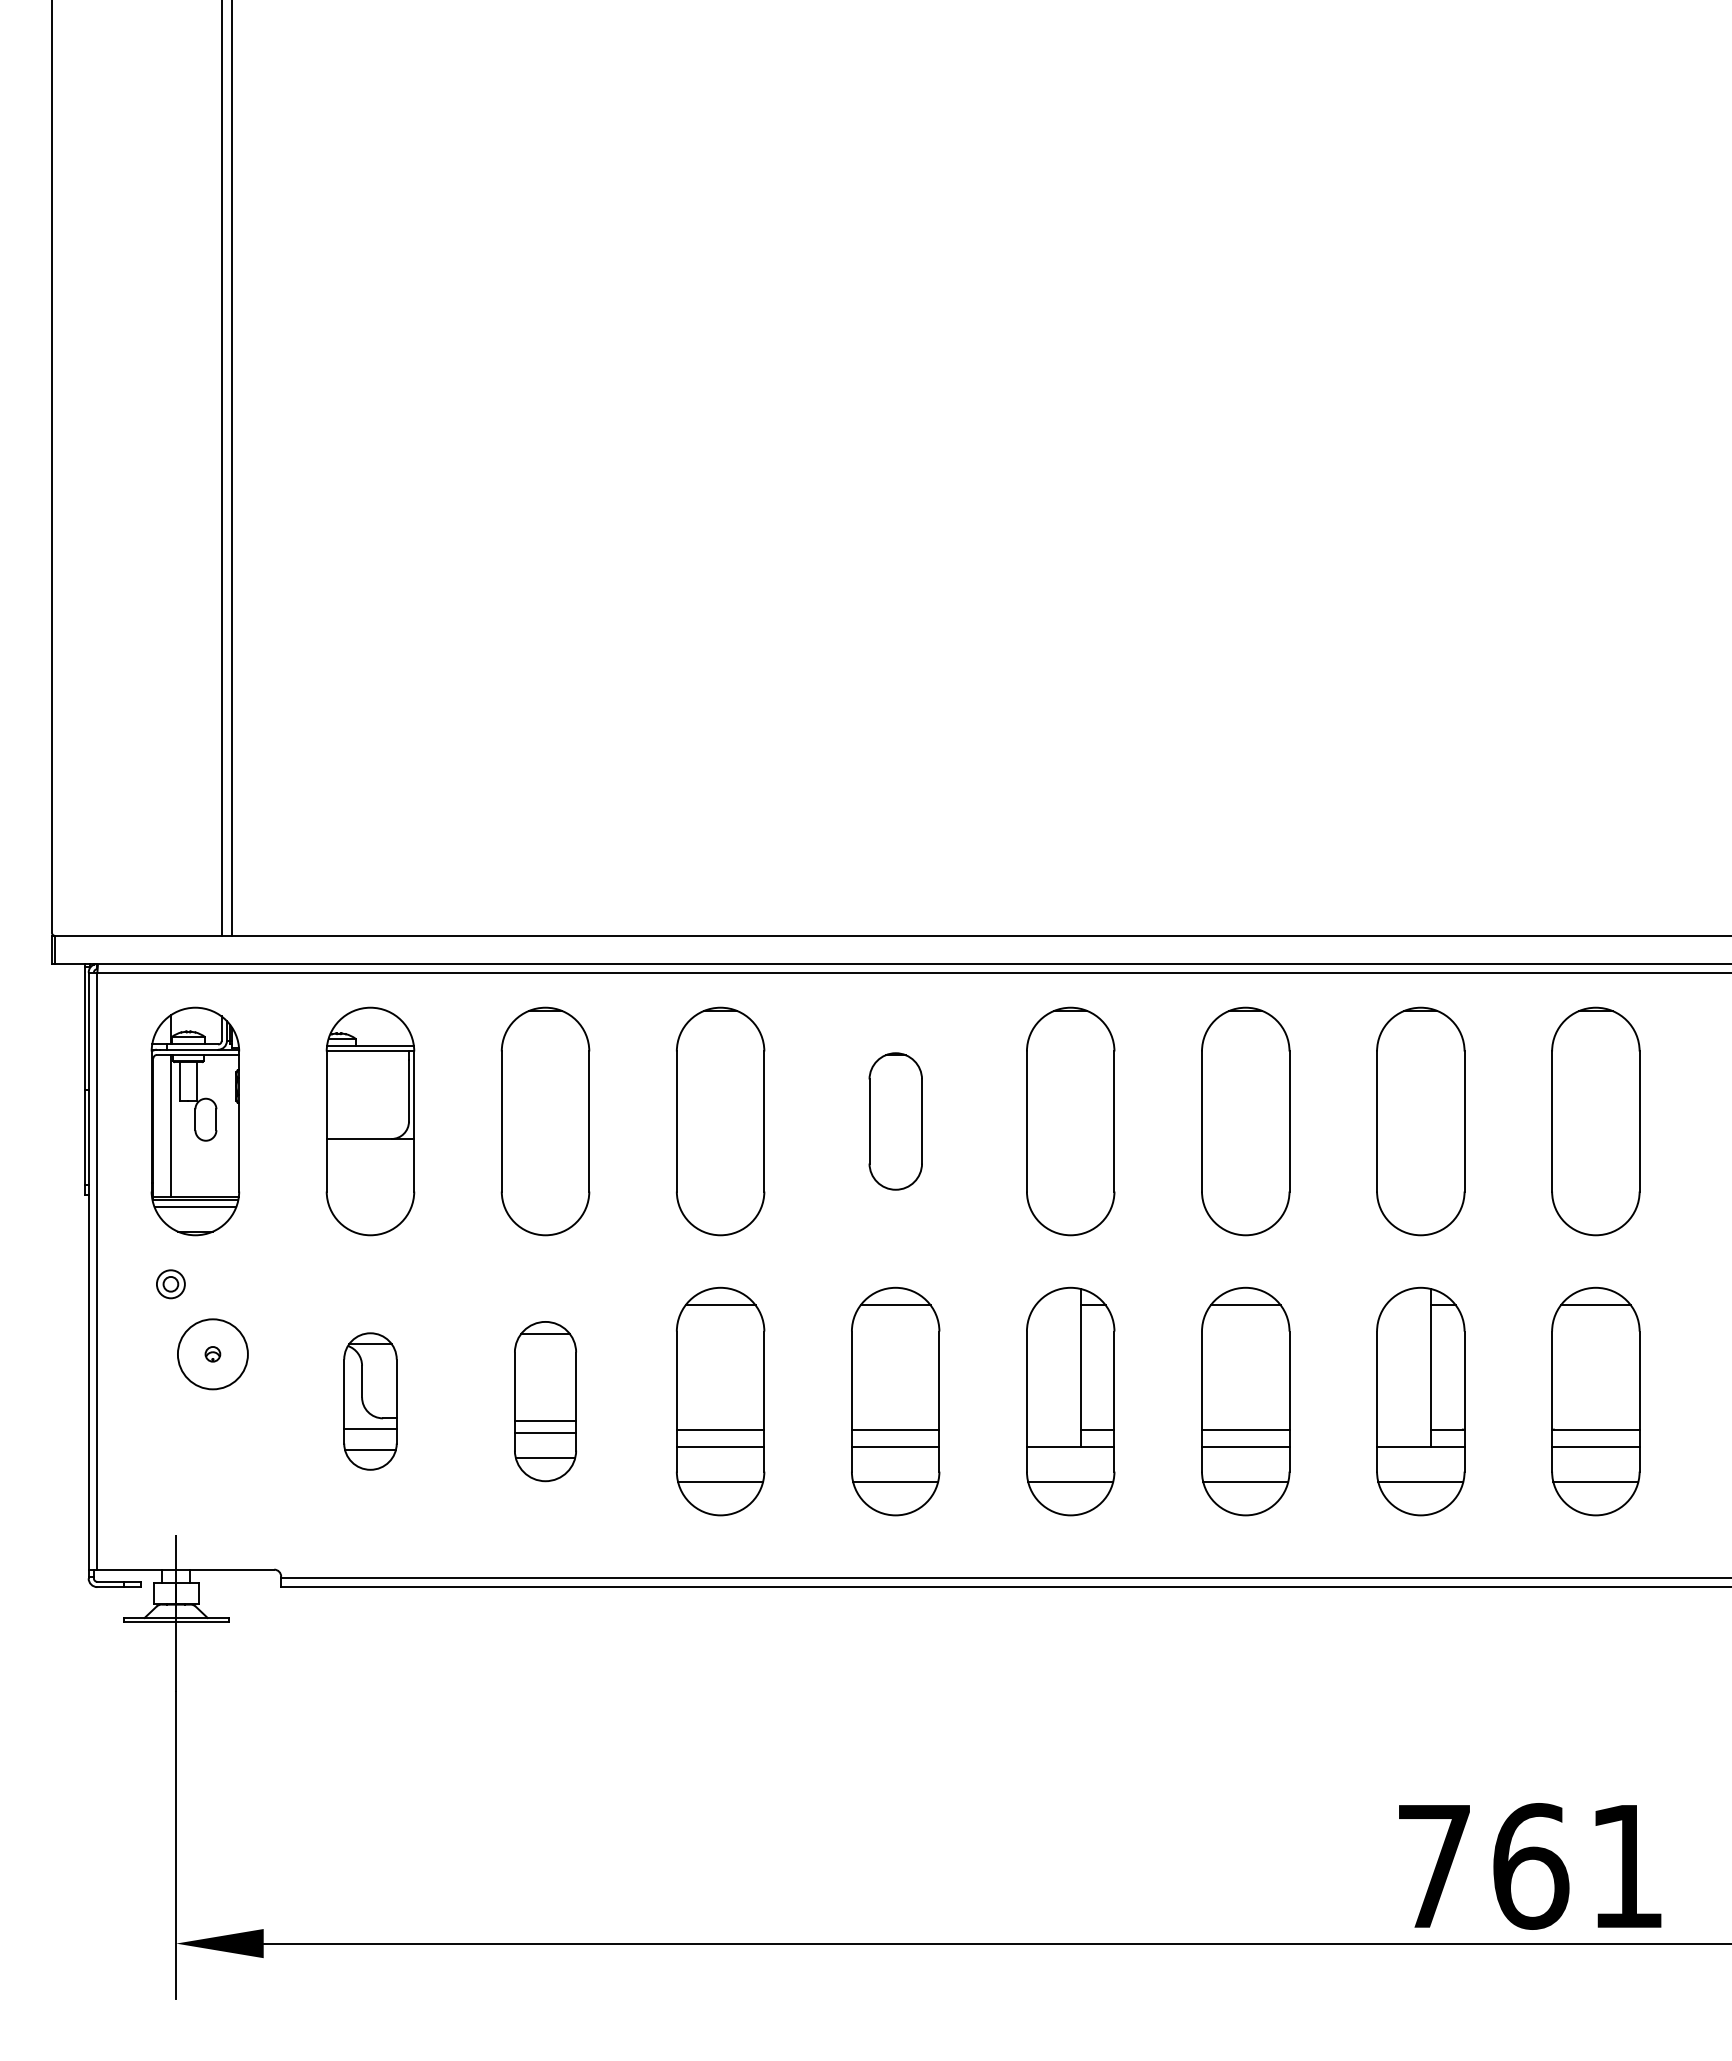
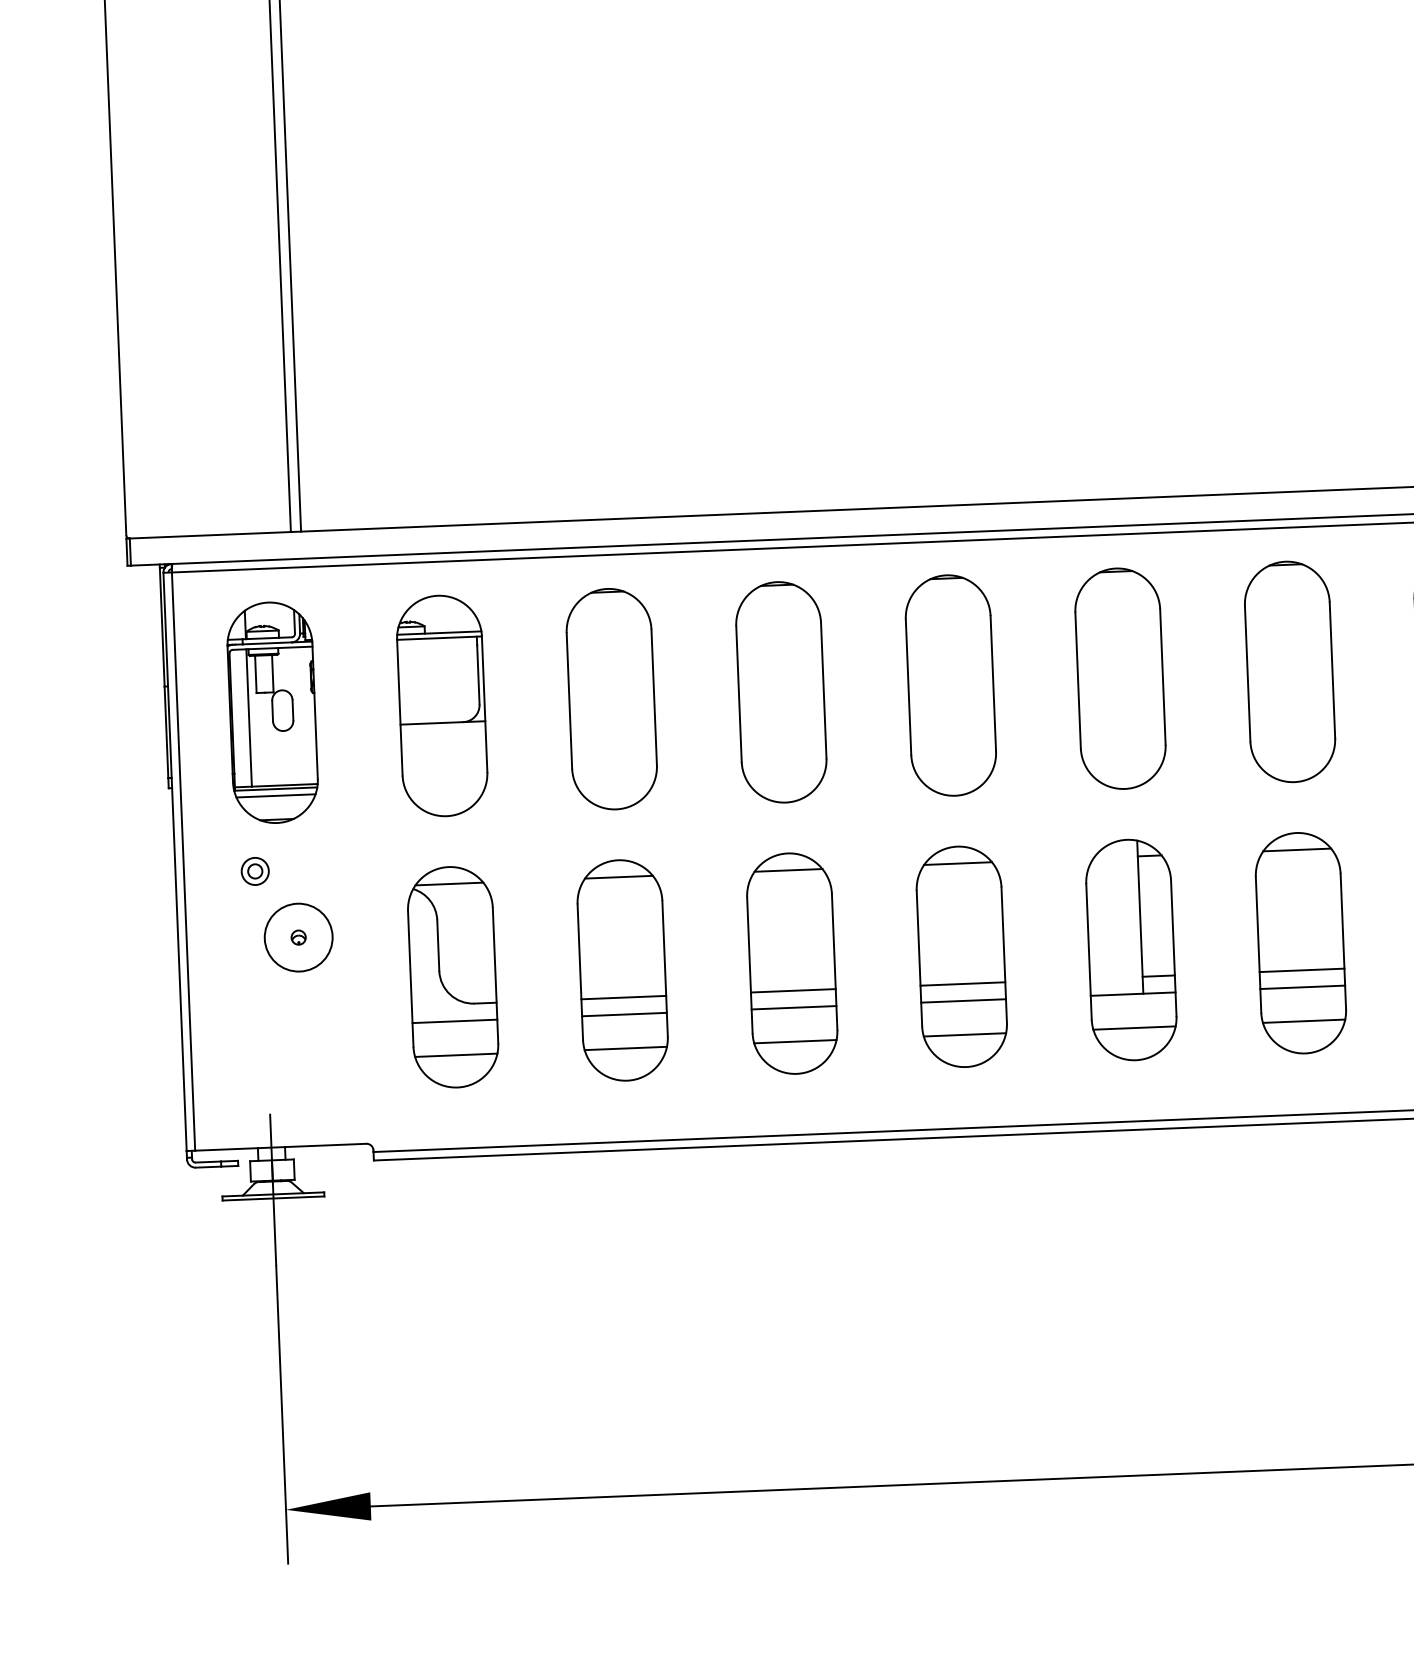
part: (895, 1121) -> (950, 685), size x1.67
part: (370, 1401) -> (453, 977), size x1.67
part: (545, 1401) -> (622, 970), size x1.43

